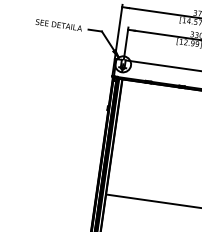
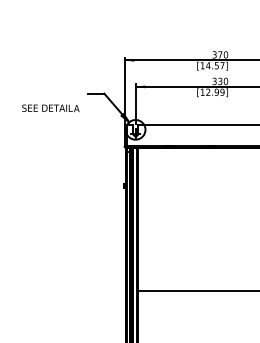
text: (58, 25) -> (50, 108), moved

